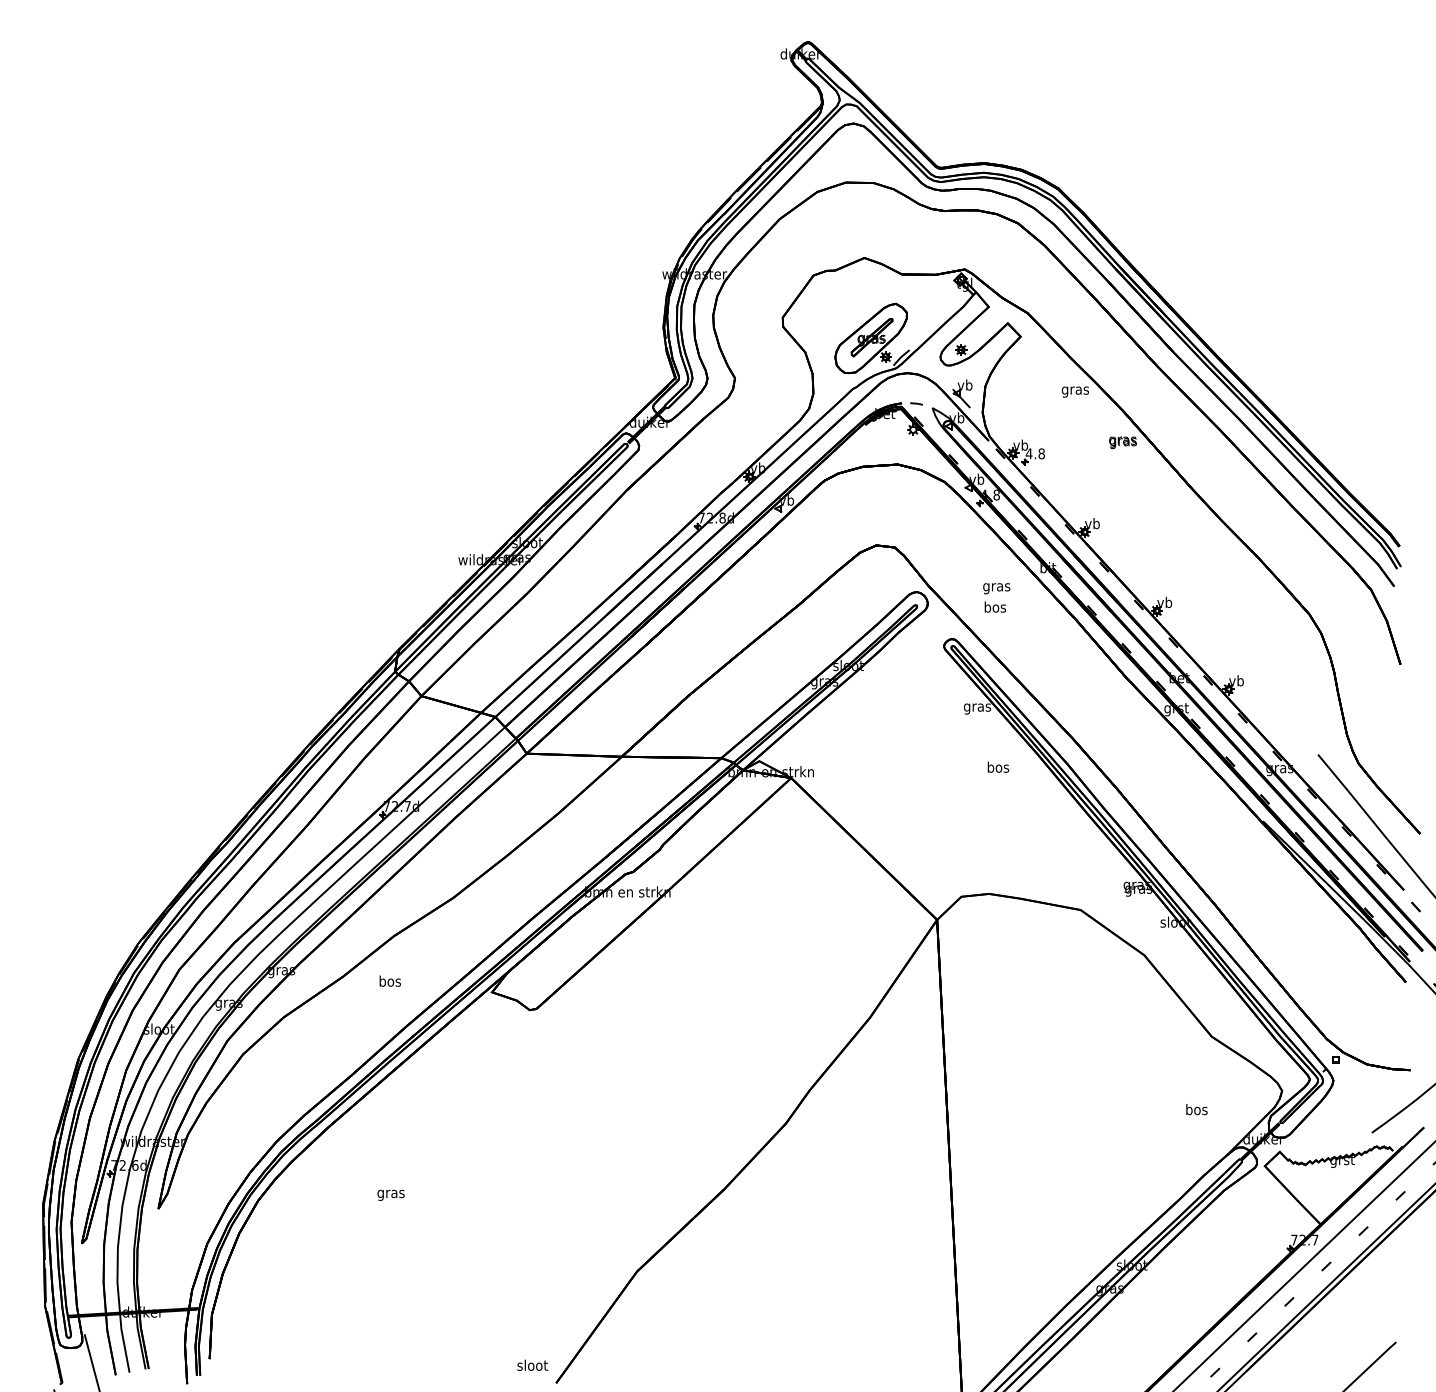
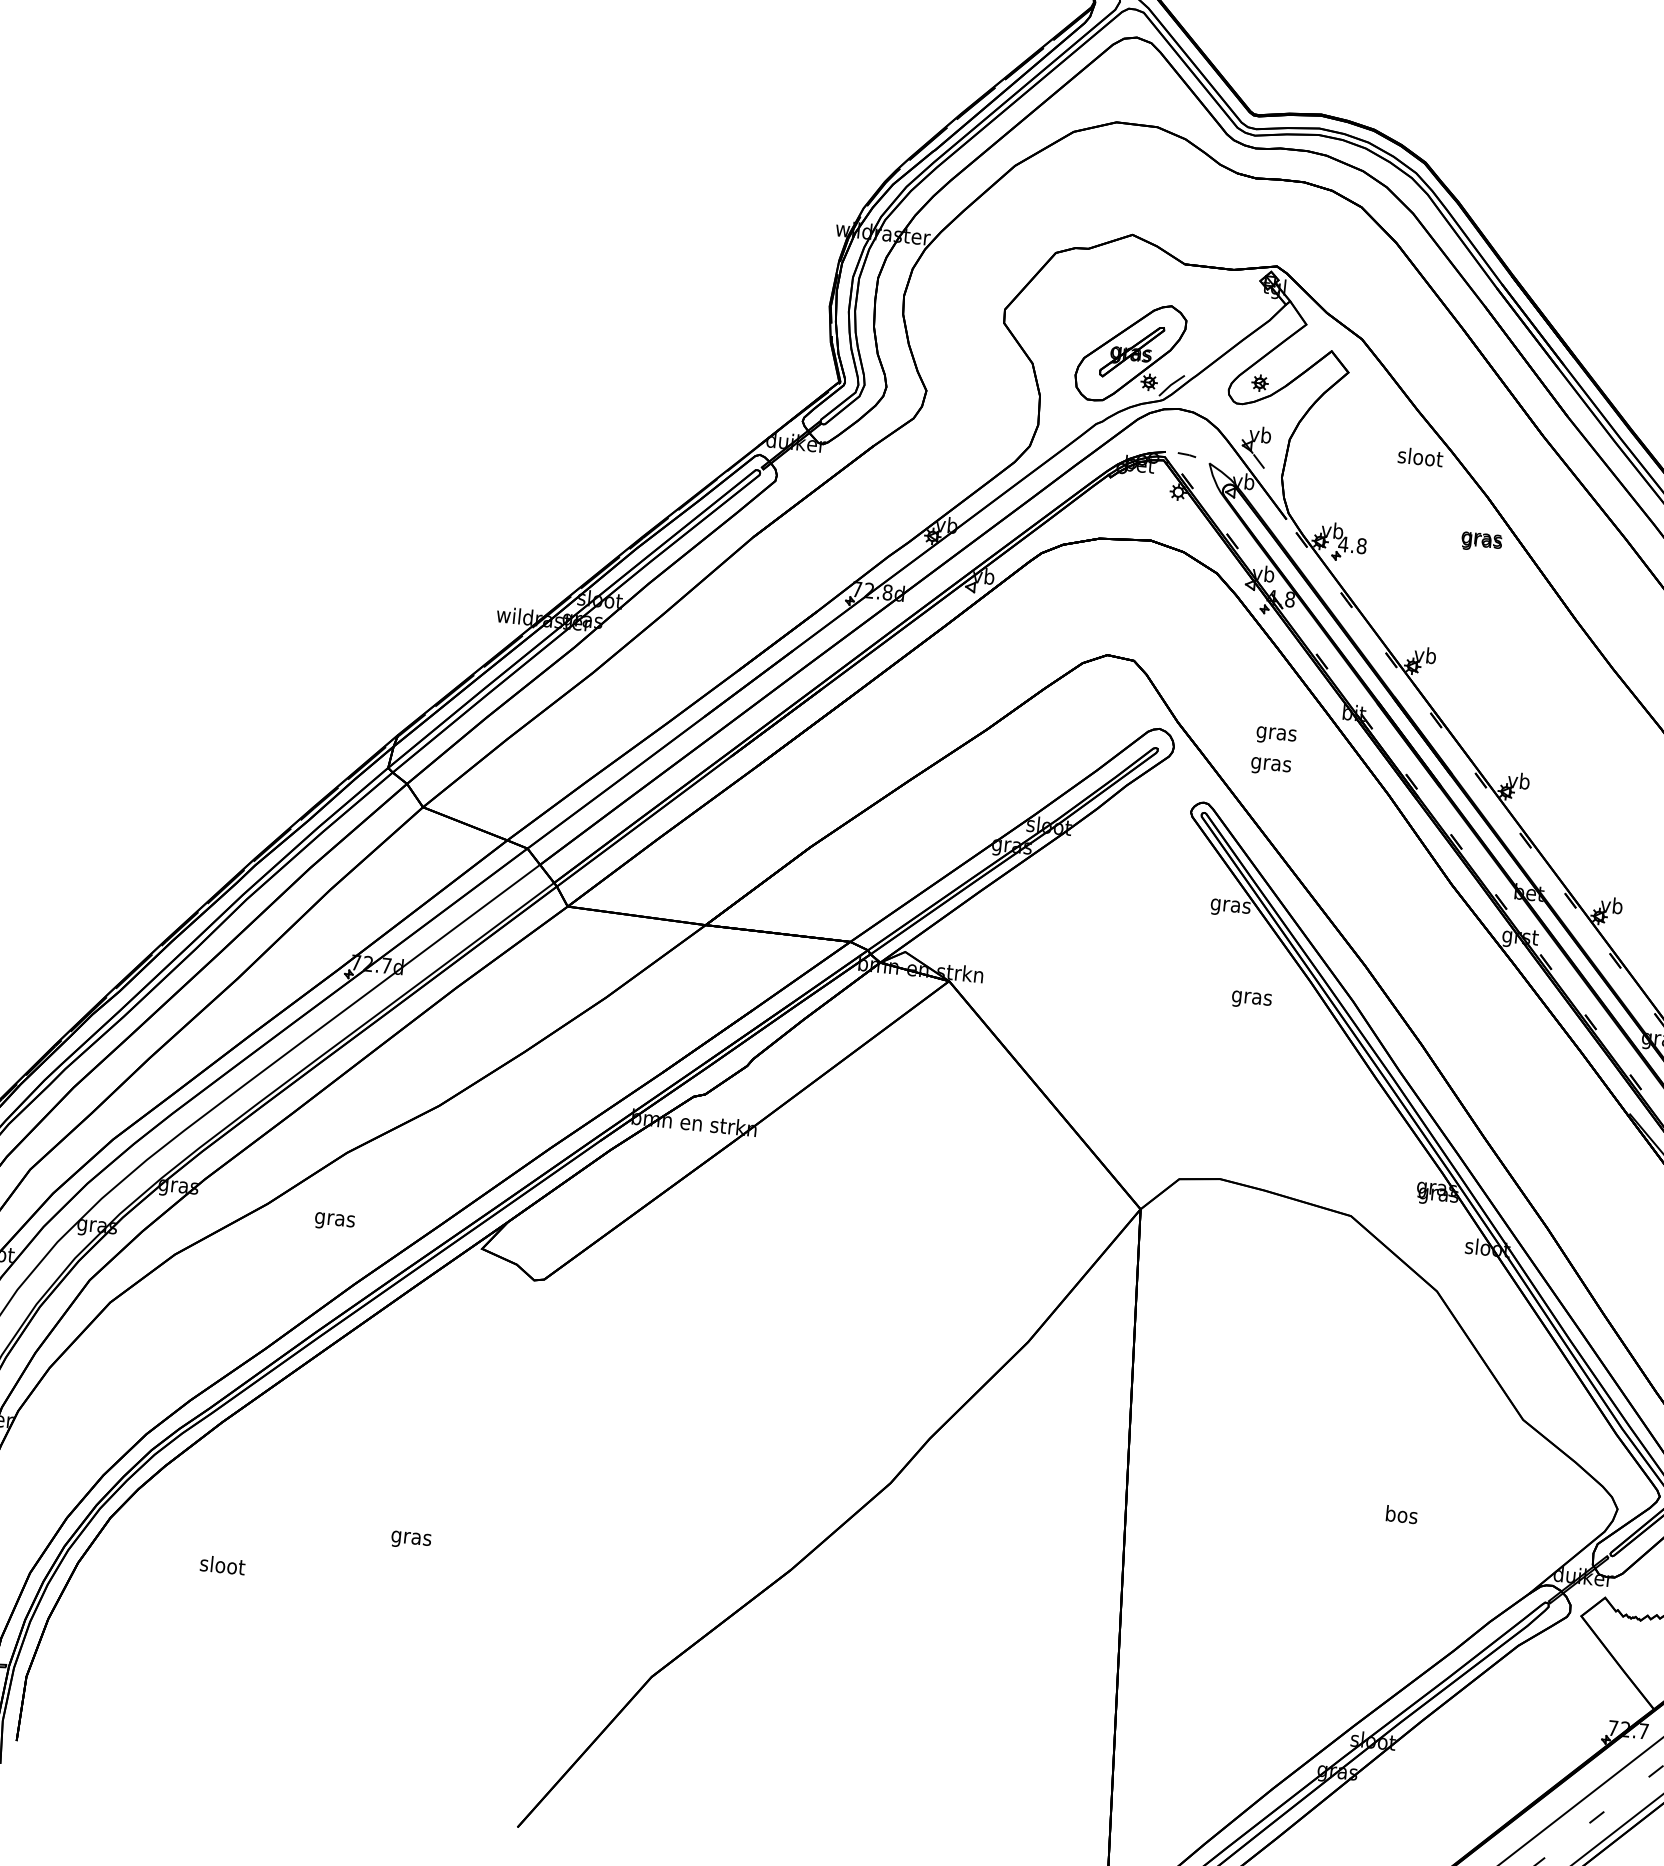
text: (1075, 390) -> (1420, 458), gras -> sloot
text: (994, 608) -> (1270, 764), bos -> gras
text: (997, 768) -> (1250, 997), bos -> gras
text: (389, 982) -> (334, 1219), bos -> gras
text: (1196, 1109) -> (1401, 1514), moved
text: (390, 1194) -> (410, 1538), moved
text: (532, 1364) -> (222, 1564), moved

